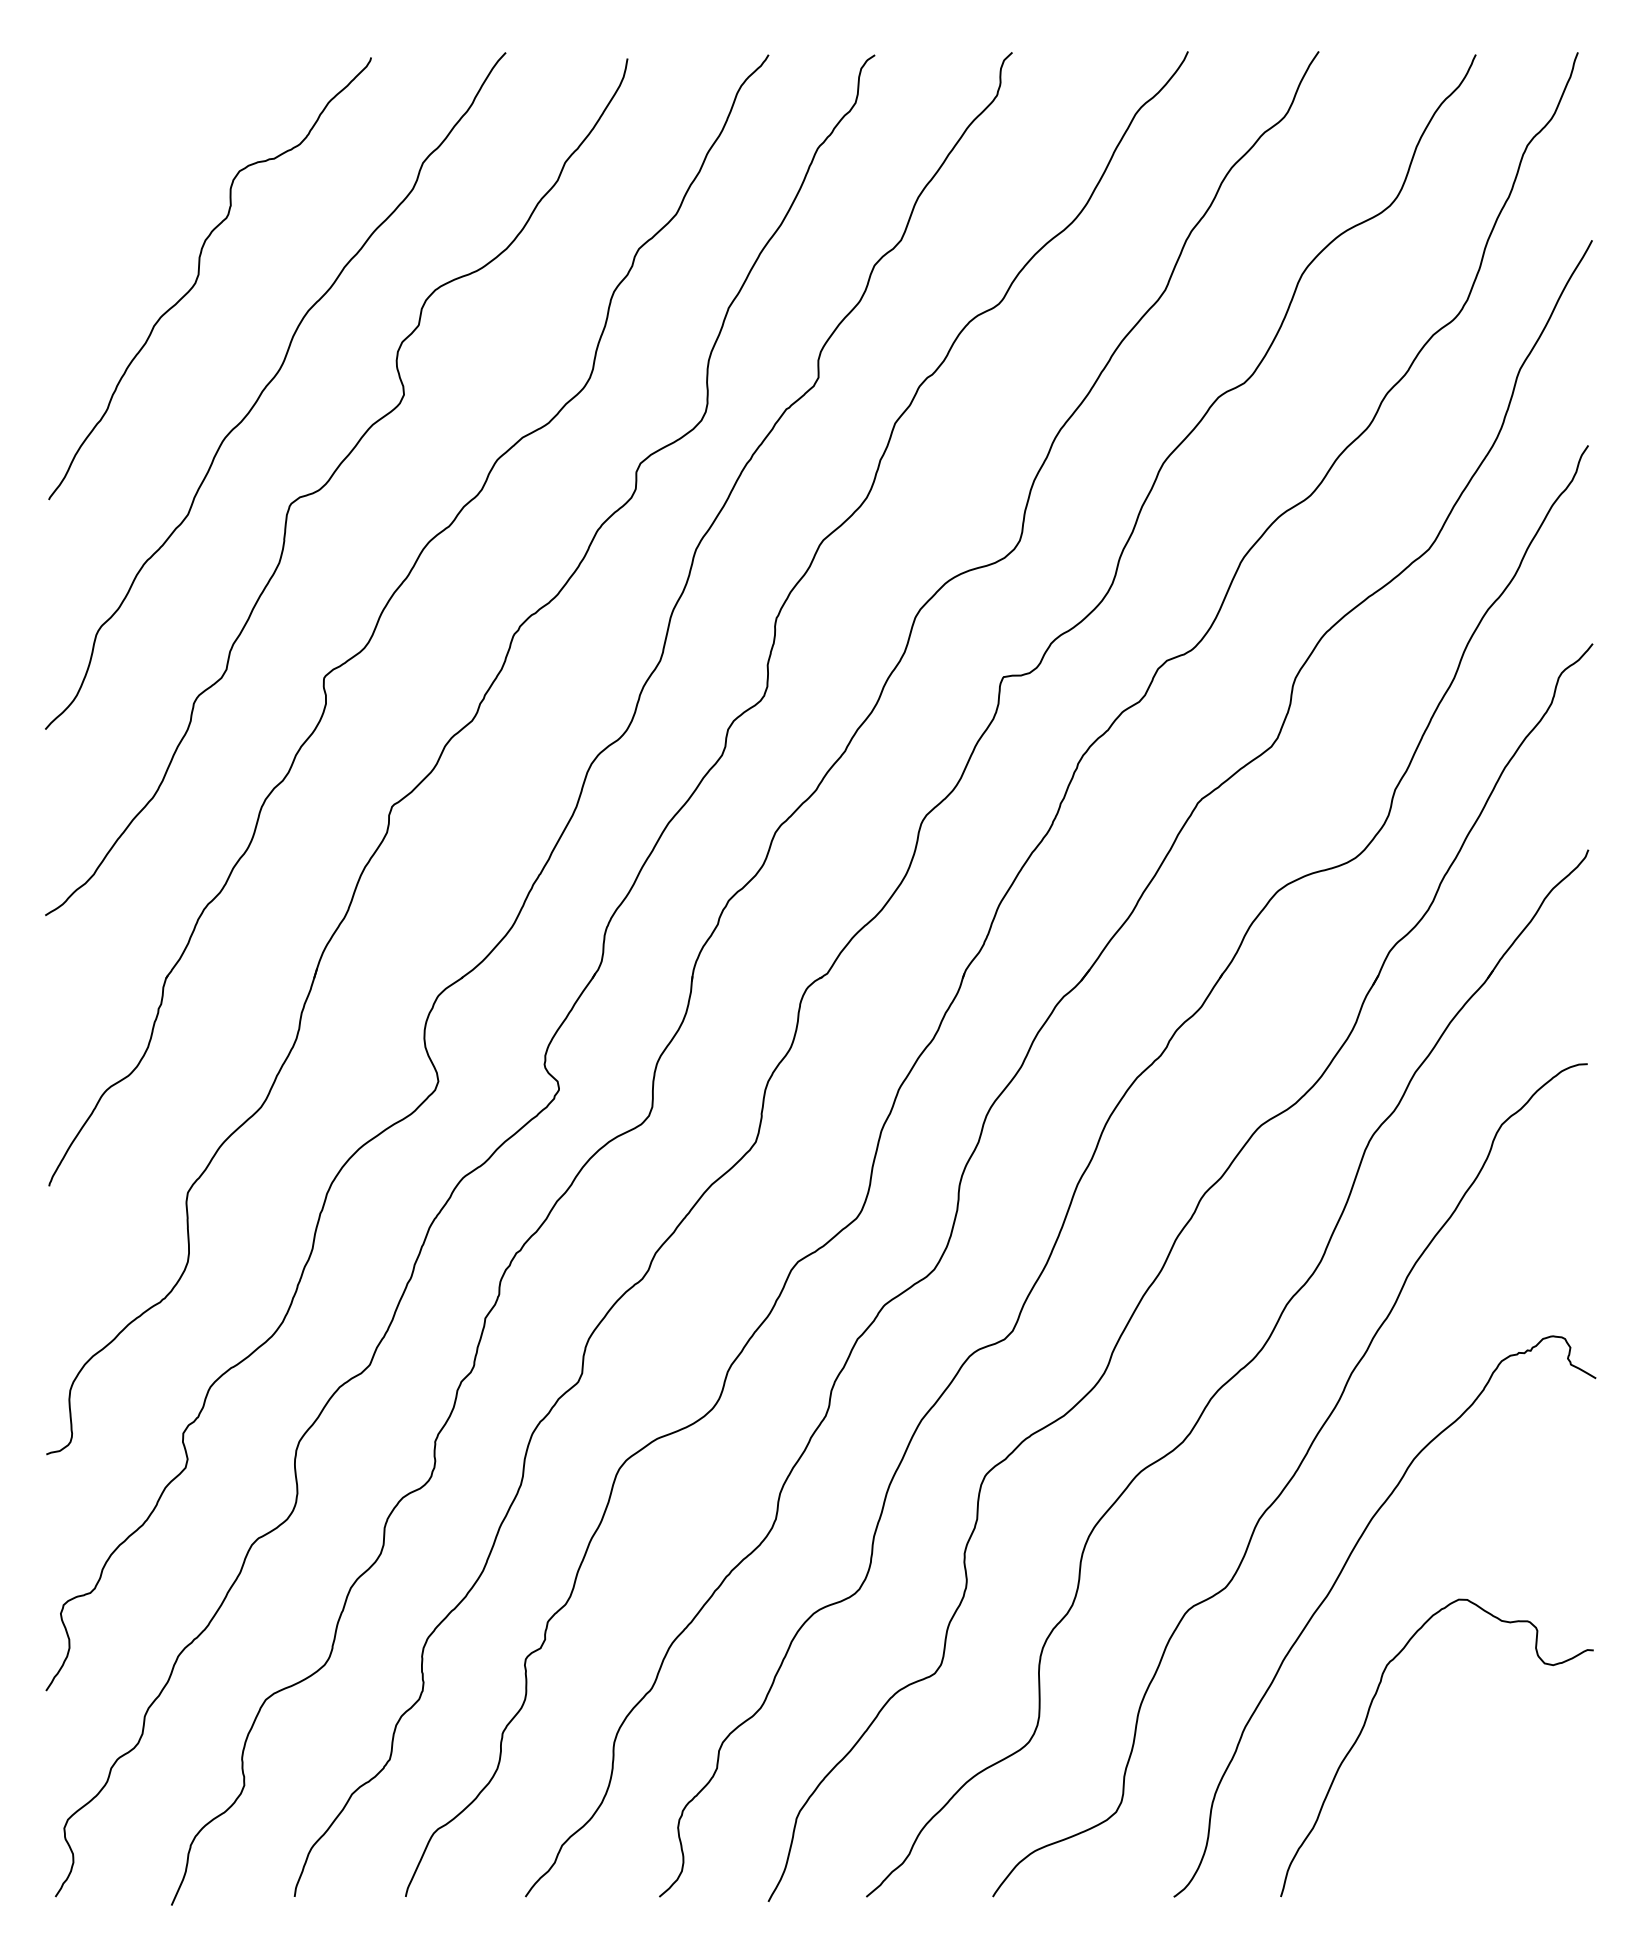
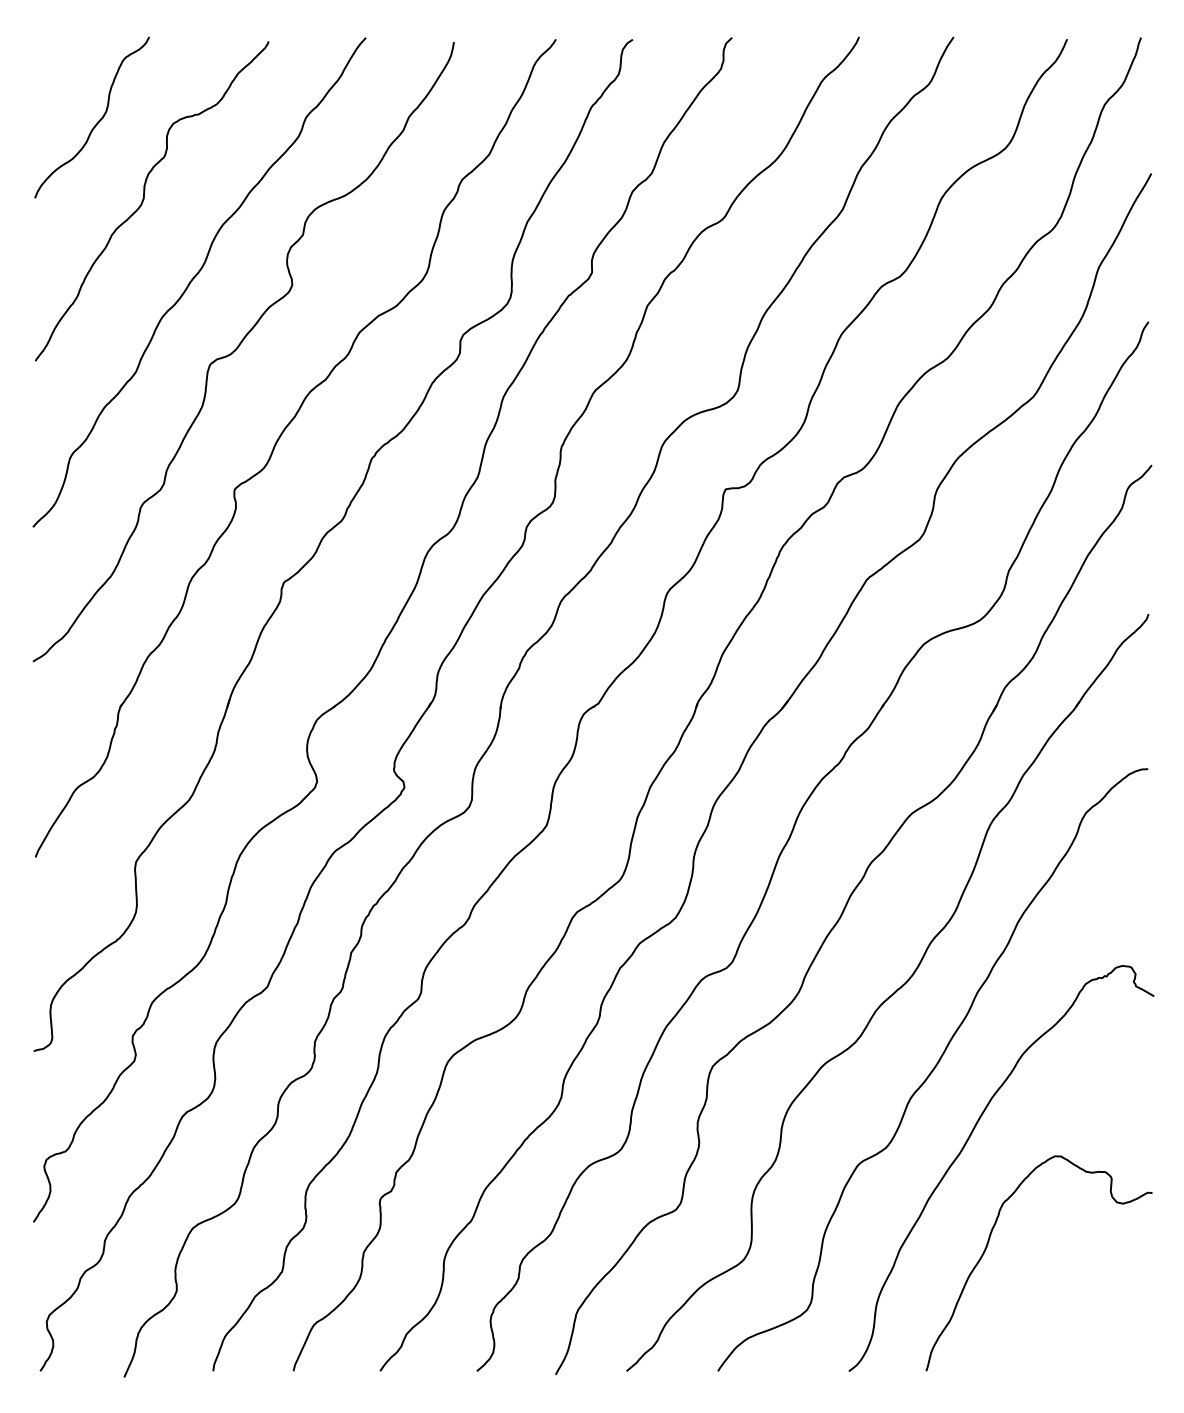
curve: (134, 169) -> (97, 122), added

